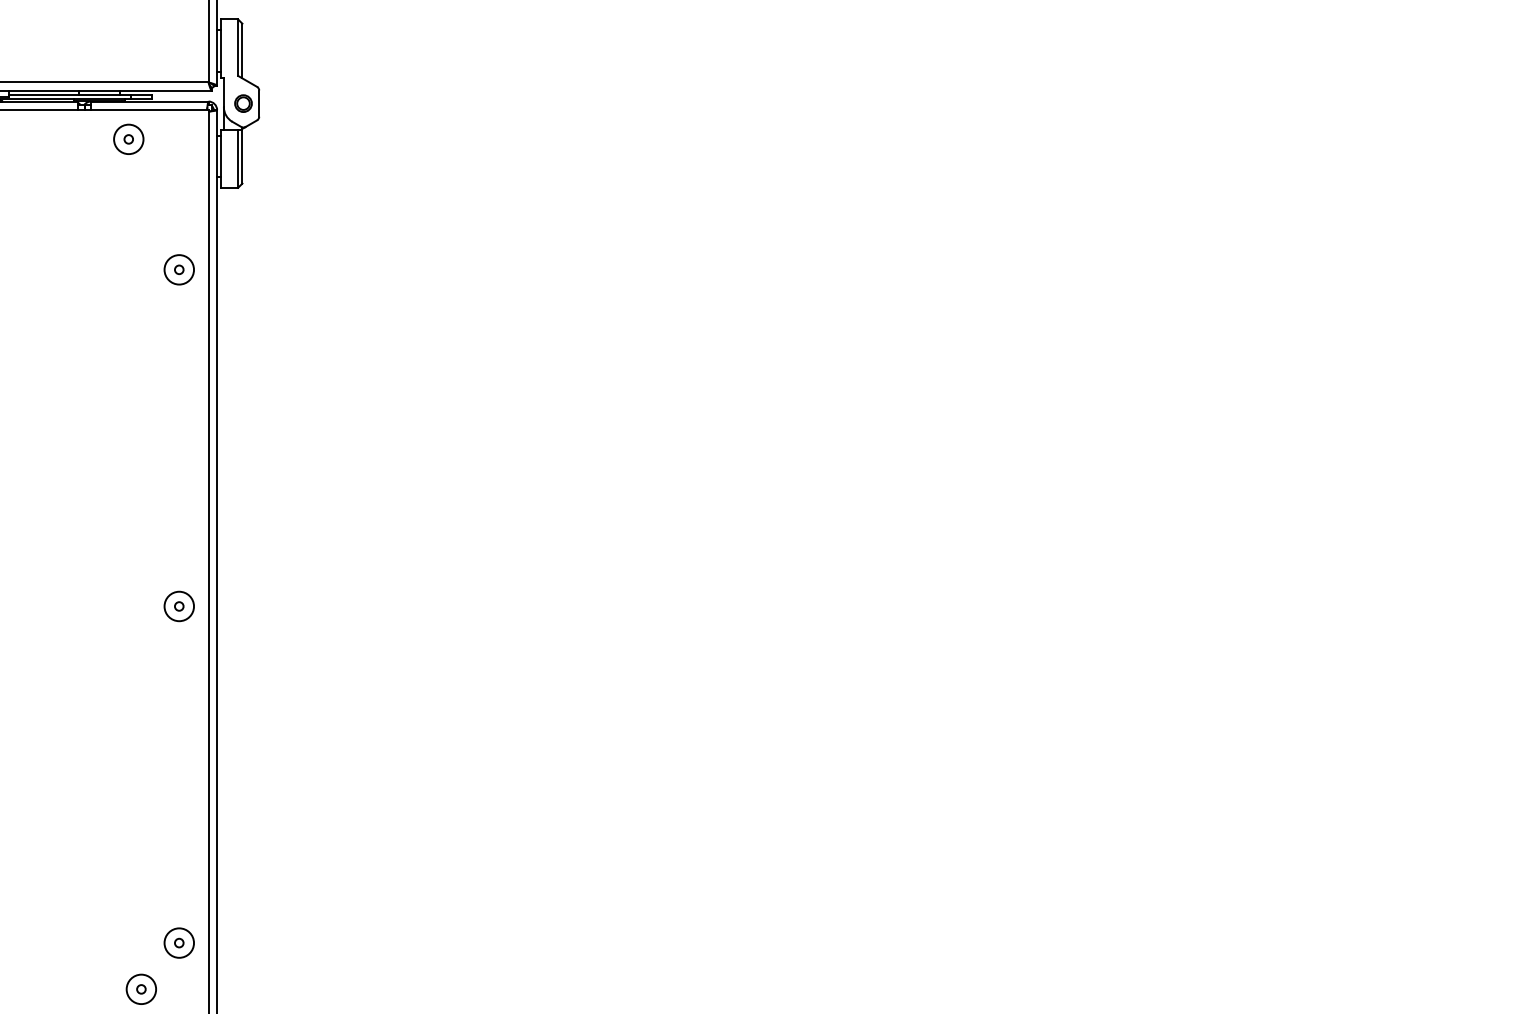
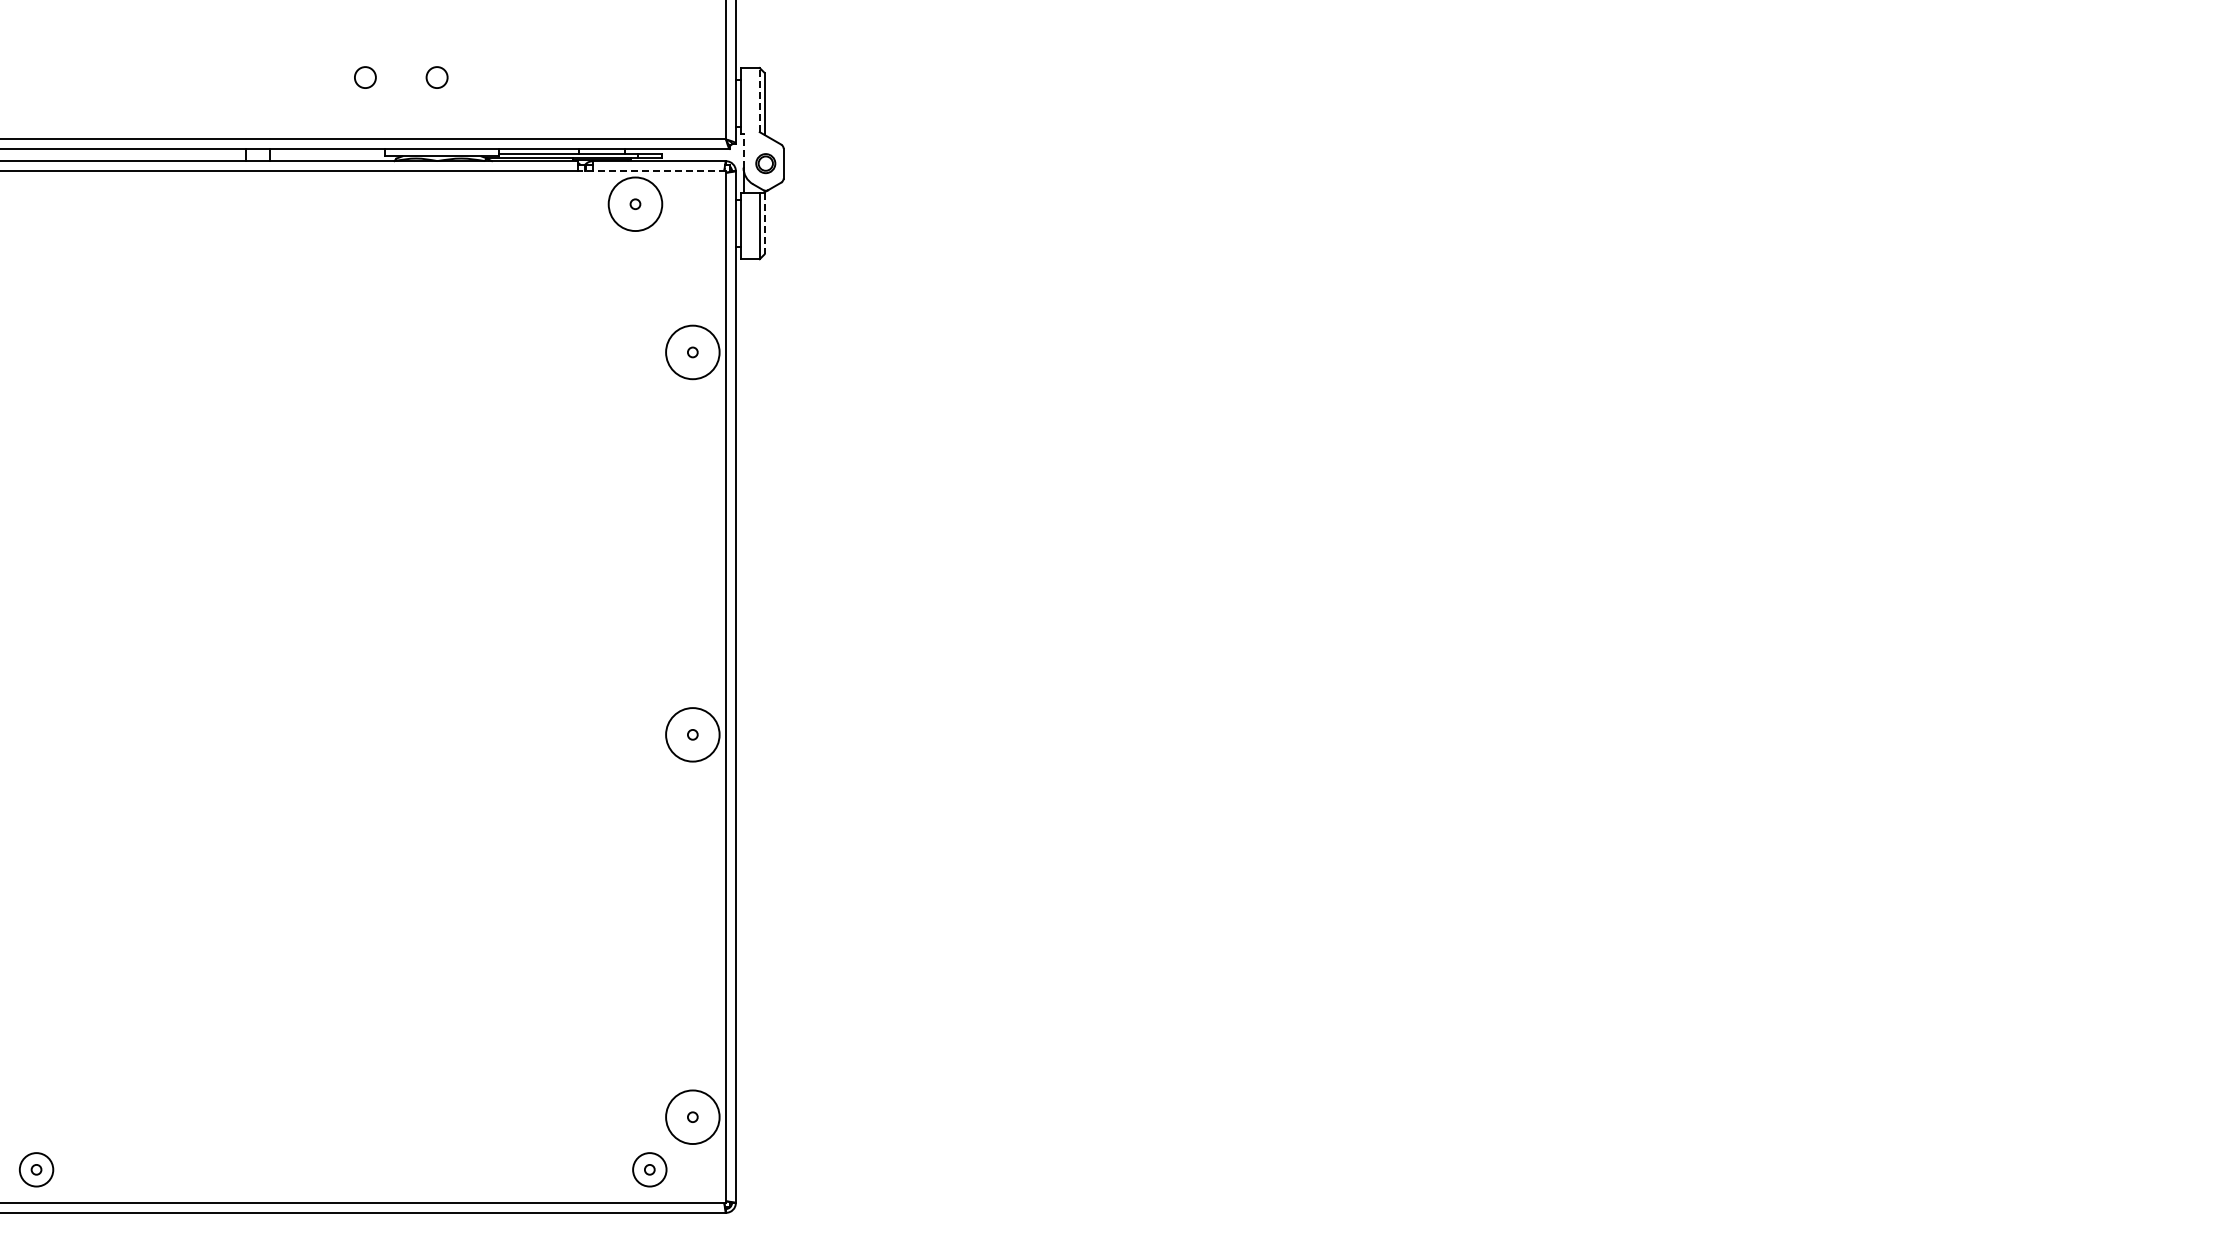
line: (237, 47) -> (759, 99), solid -> dashed
line: (223, 92) -> (743, 150), solid -> dashed
line: (143, 110) -> (652, 171), solid -> dashed
circle: (128, 139) -> (635, 204), size x1.6
line: (242, 156) -> (764, 223), solid -> dashed
circle: (178, 269) -> (692, 352), size x1.6
circle: (178, 606) -> (692, 734), size x1.6
circle: (178, 942) -> (692, 1116), size x1.6

